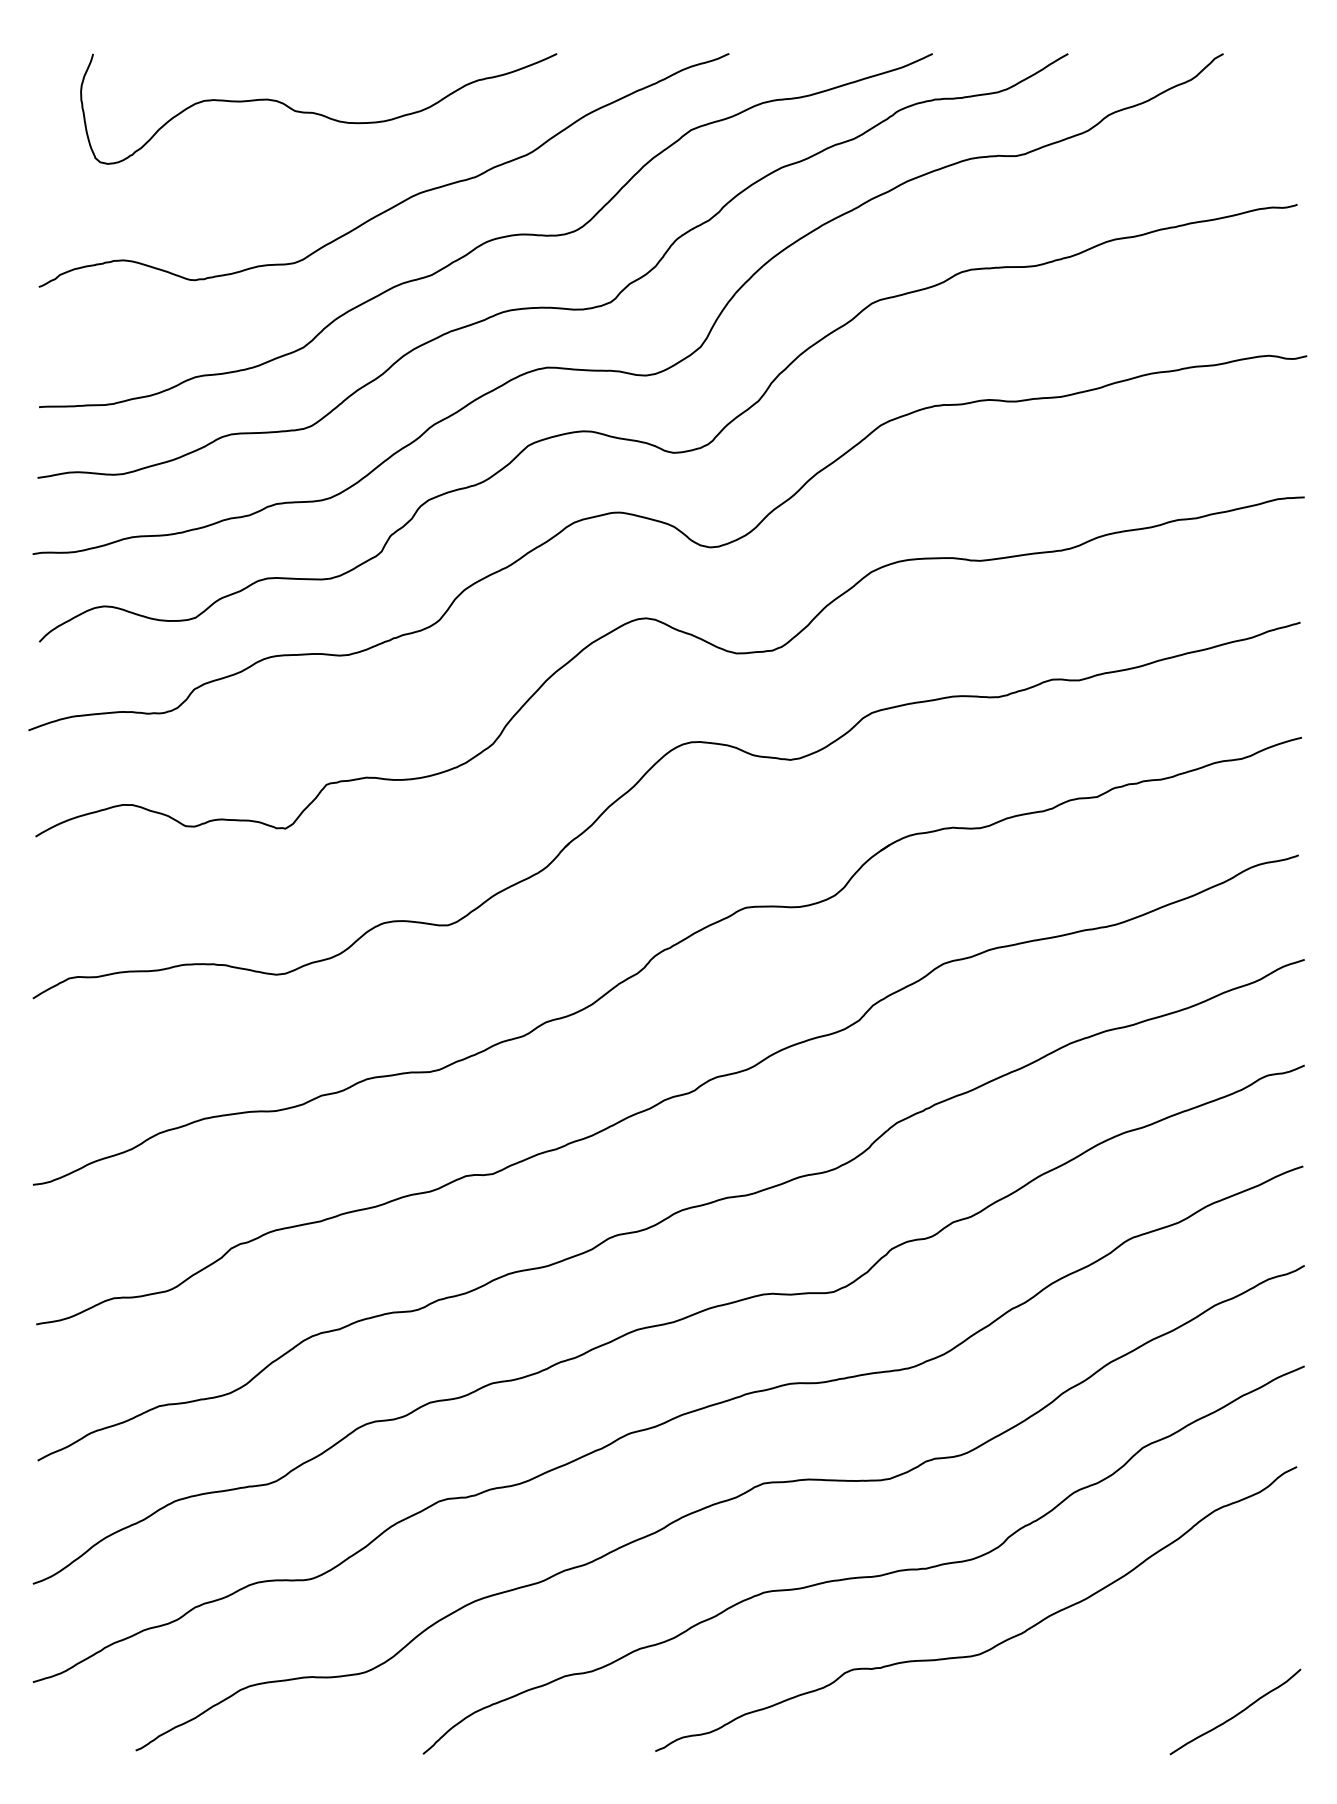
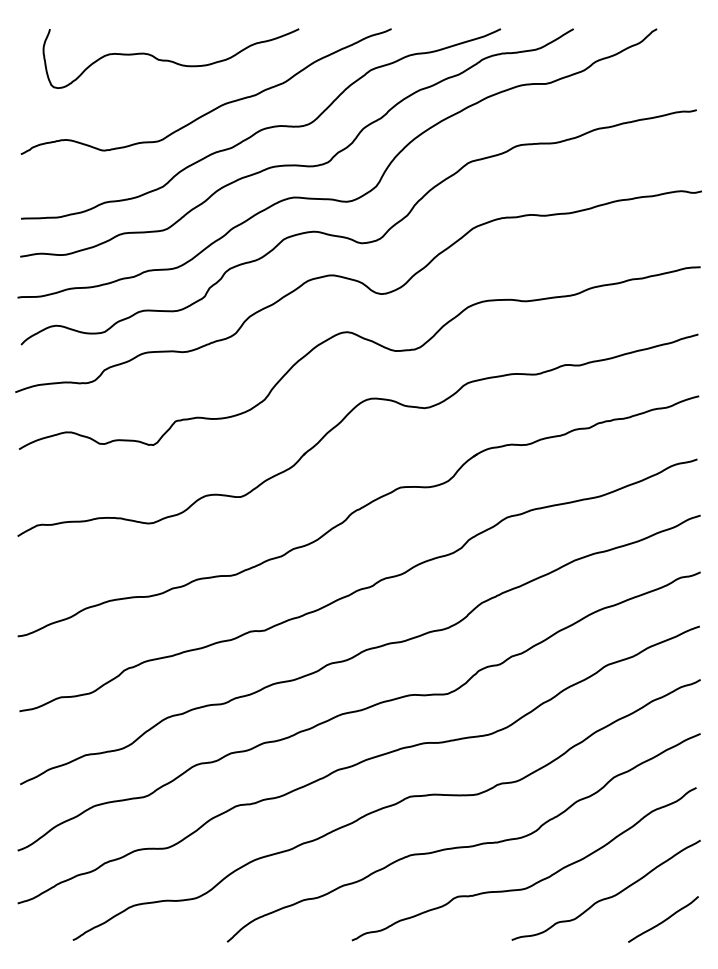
curve: (1129, 1671) -> (606, 897), added

